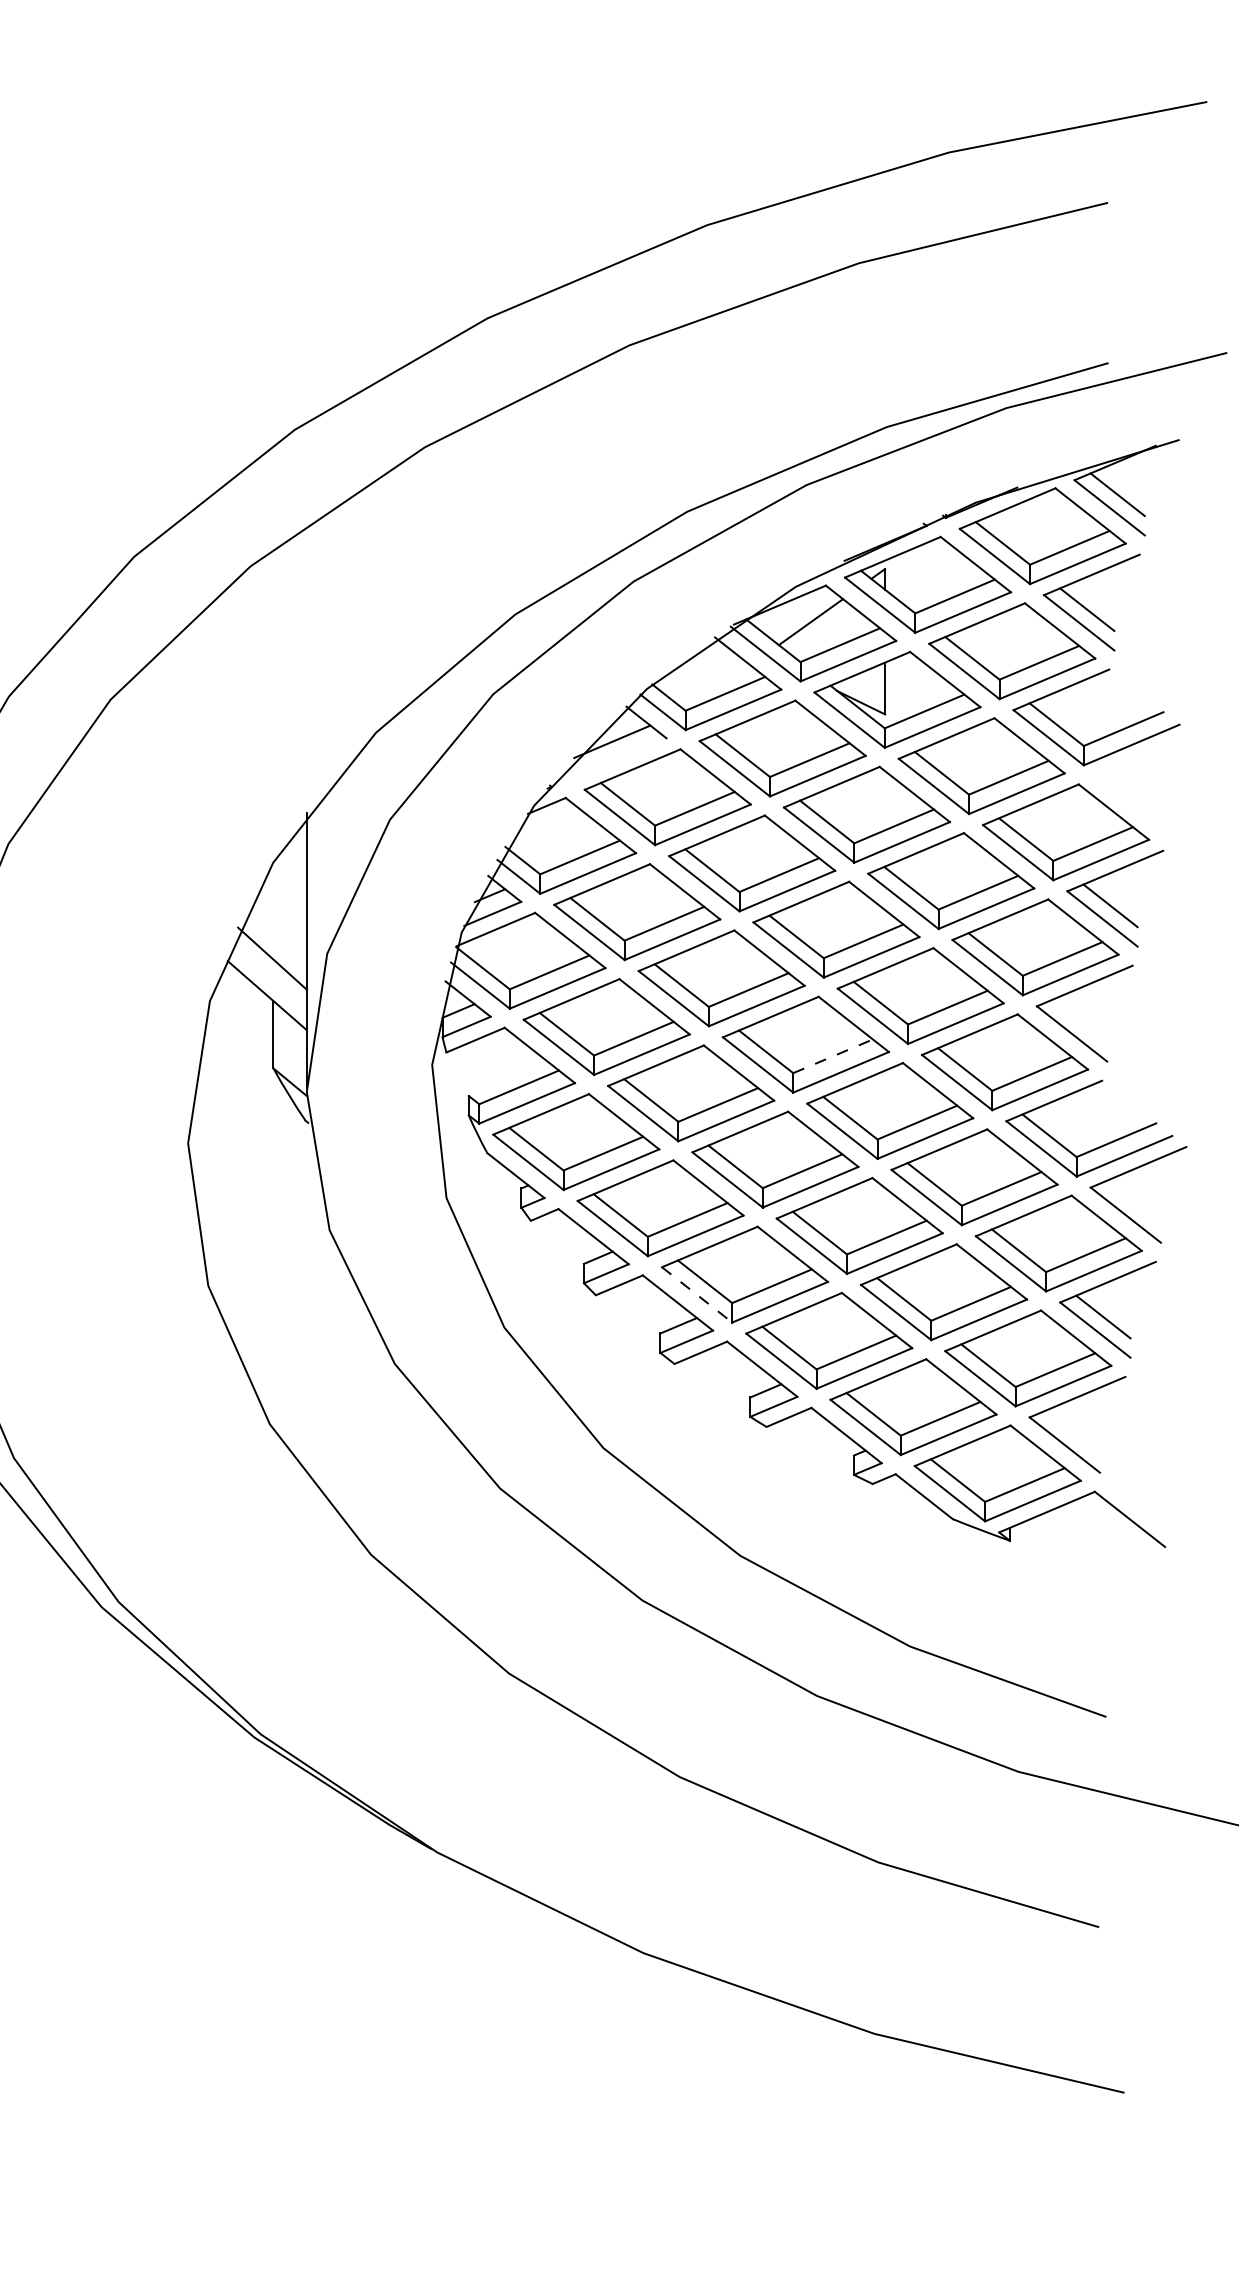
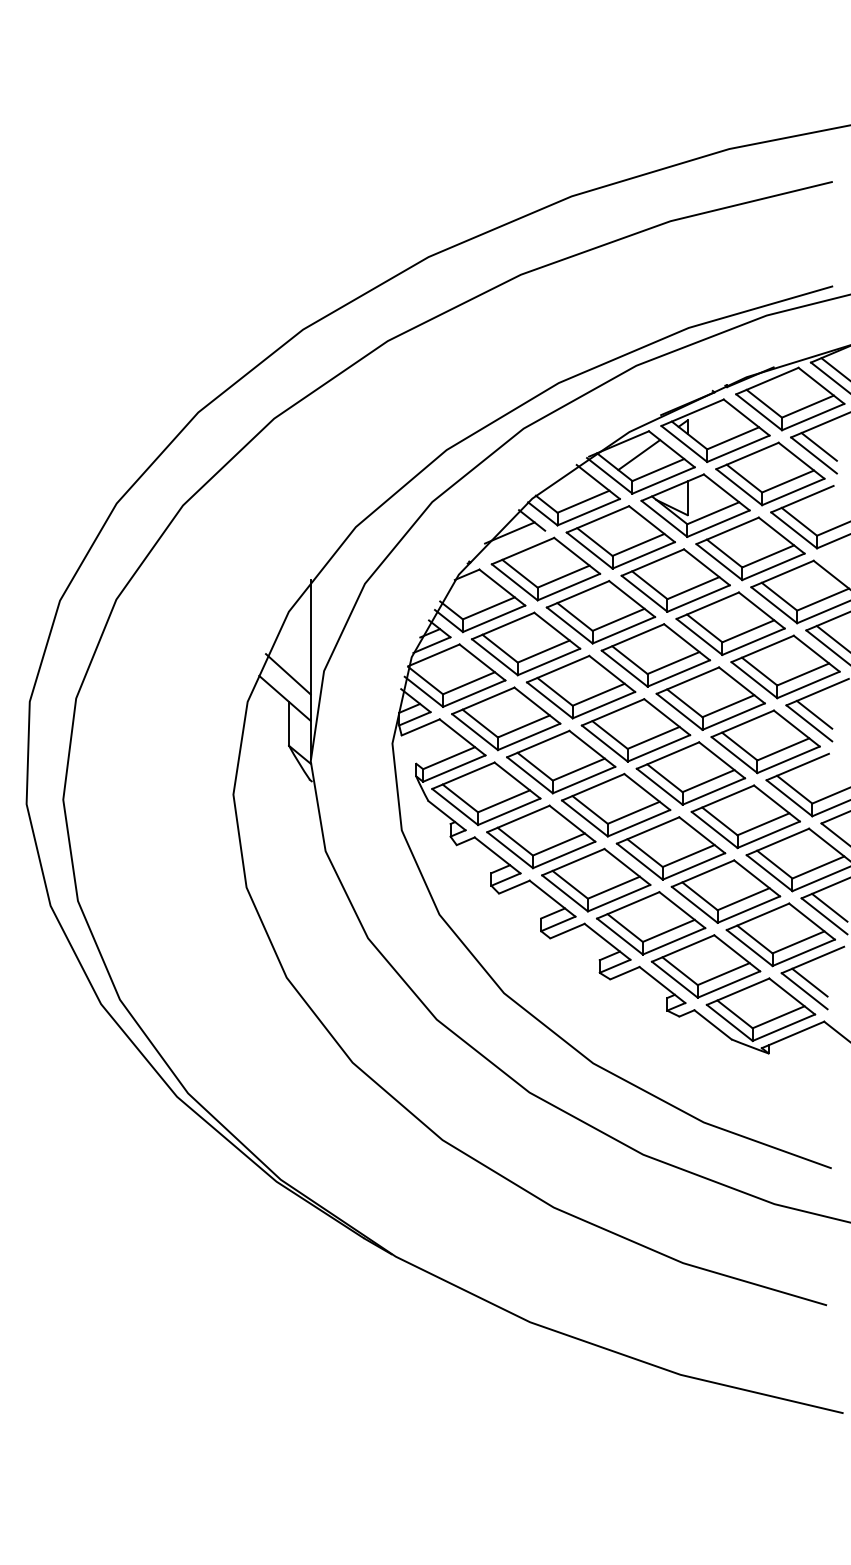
line: (1079, 1020) -> (814, 714), added
line: (834, 1055) -> (654, 737), dashed -> solid
line: (697, 1295) -> (565, 893), dashed -> solid
line: (1072, 1431) -> (809, 982), added

